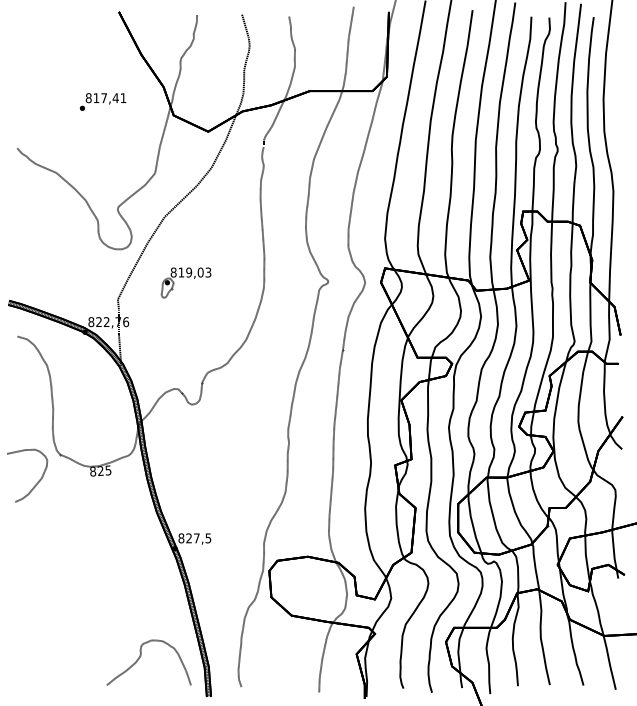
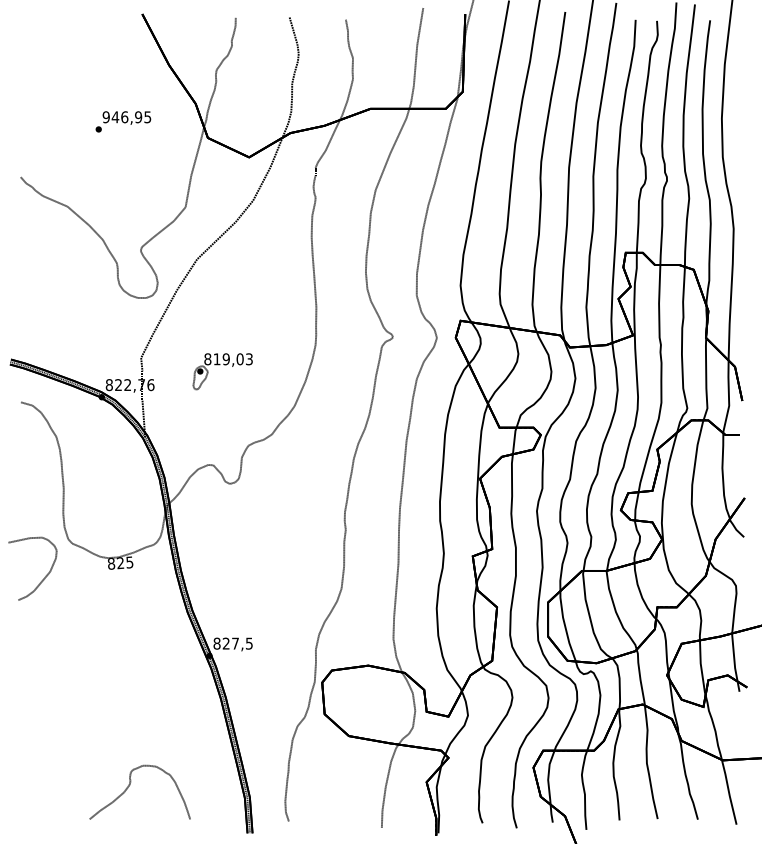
text: (105, 98) -> (126, 117), 817,41 -> 946,95
part: (185, 282) -> (221, 371), moved
curve: (141, 656) -> (131, 784), moved

